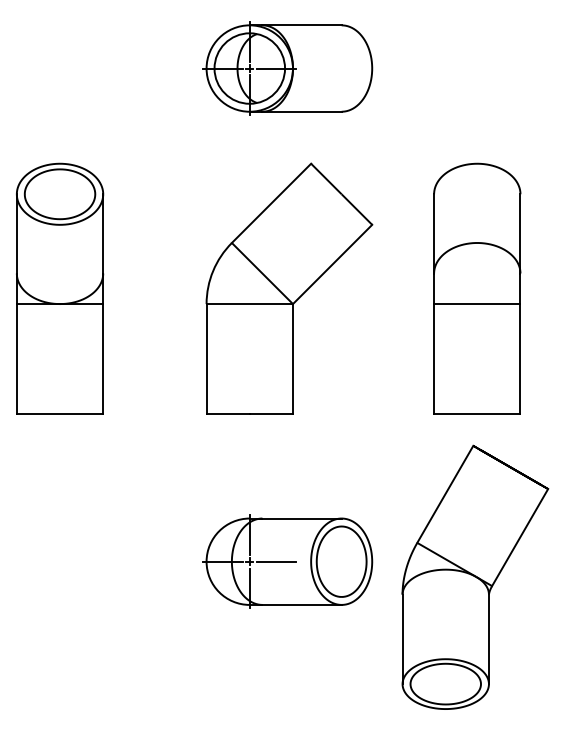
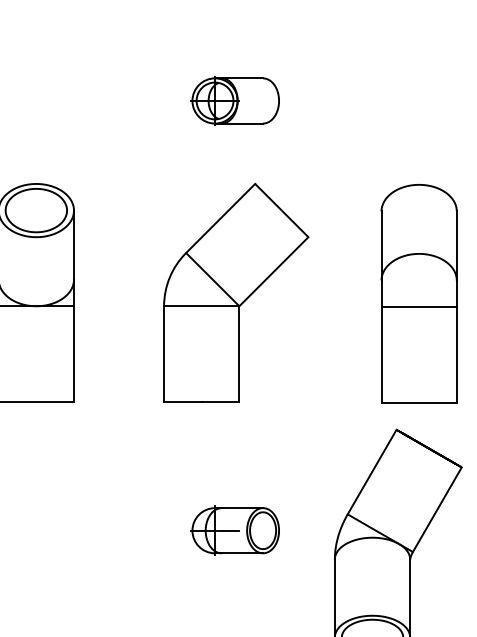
part: (287, 68) -> (234, 100), size x0.6
part: (477, 288) -> (419, 293), moved
part: (287, 561) -> (234, 530), size x0.6

